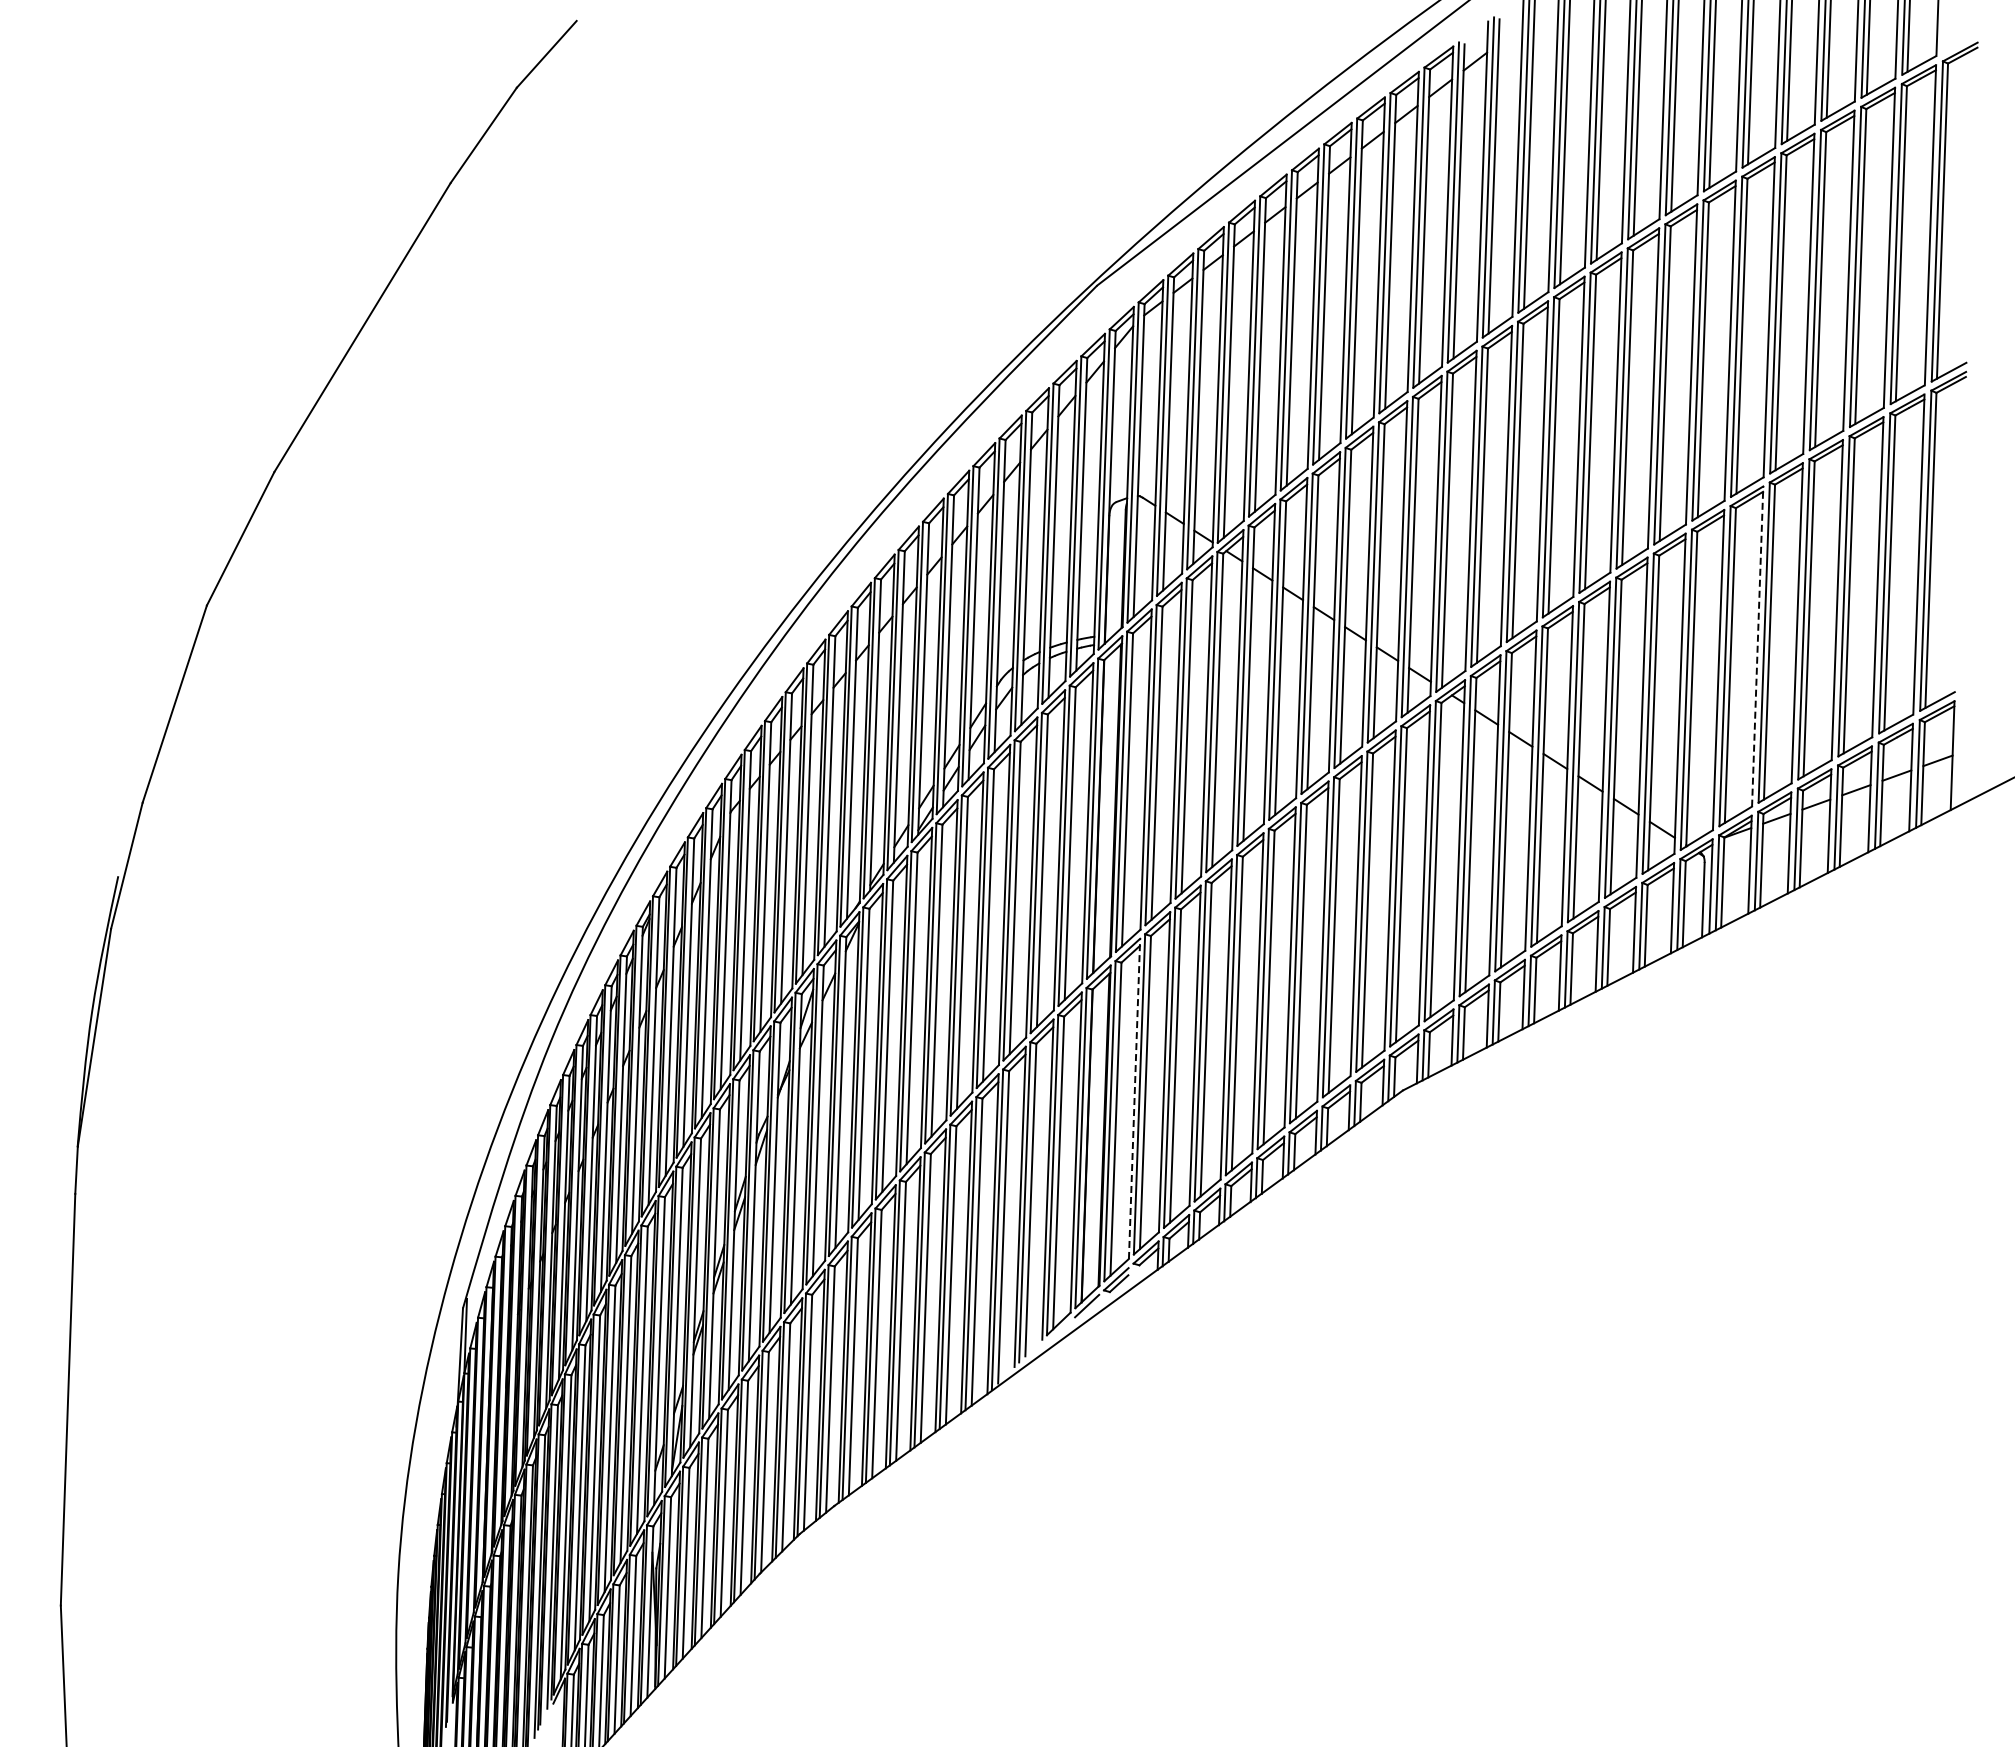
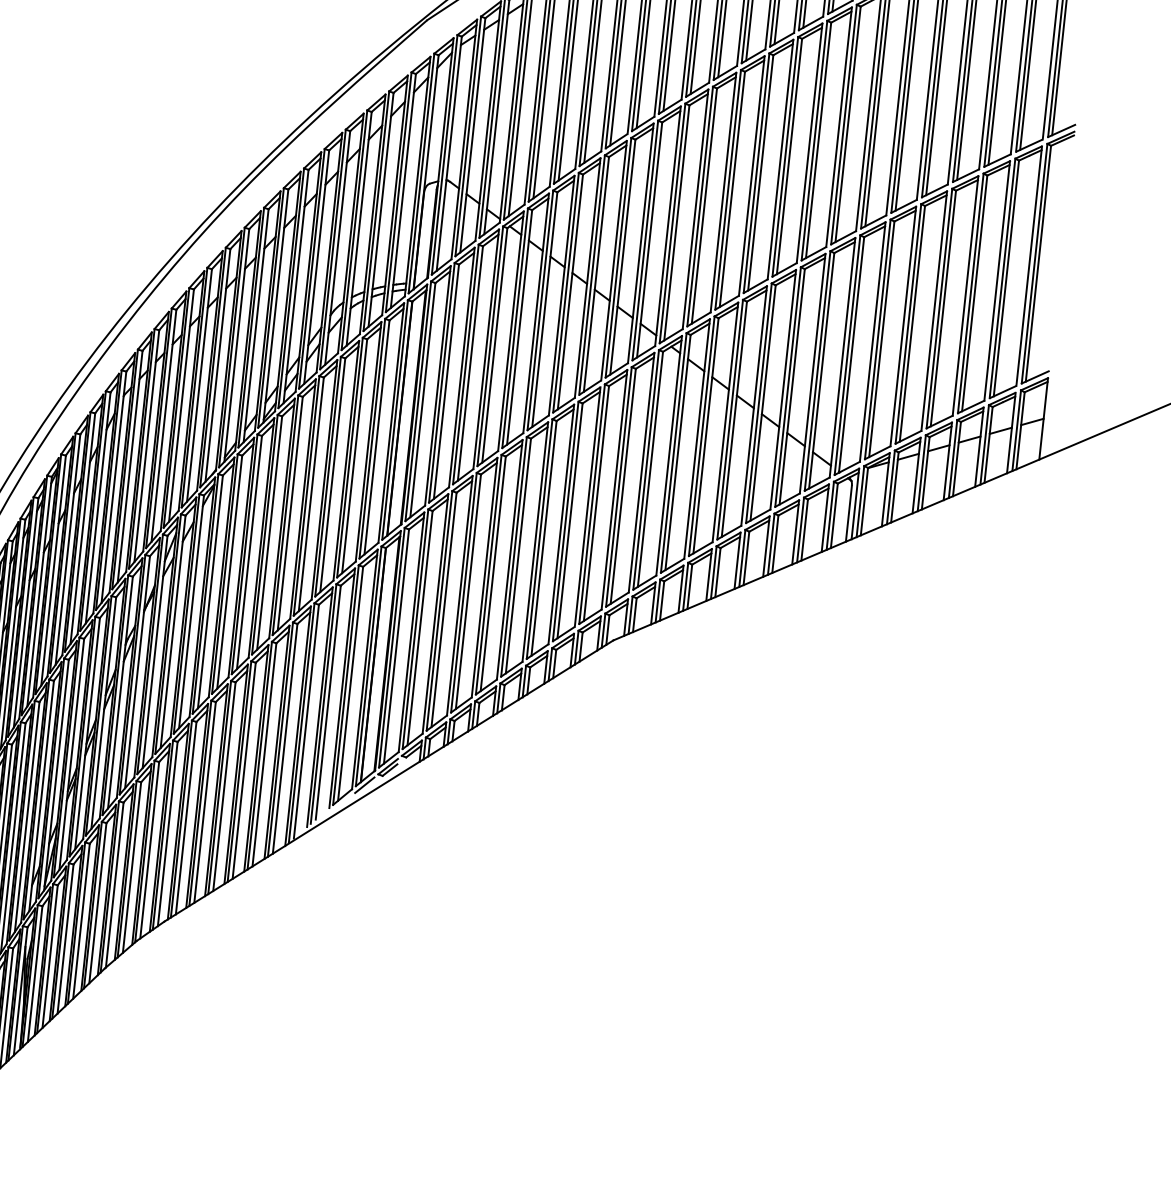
line: (1757, 646) -> (903, 326), dashed -> solid
line: (1134, 1098) -> (411, 632), dashed -> solid

